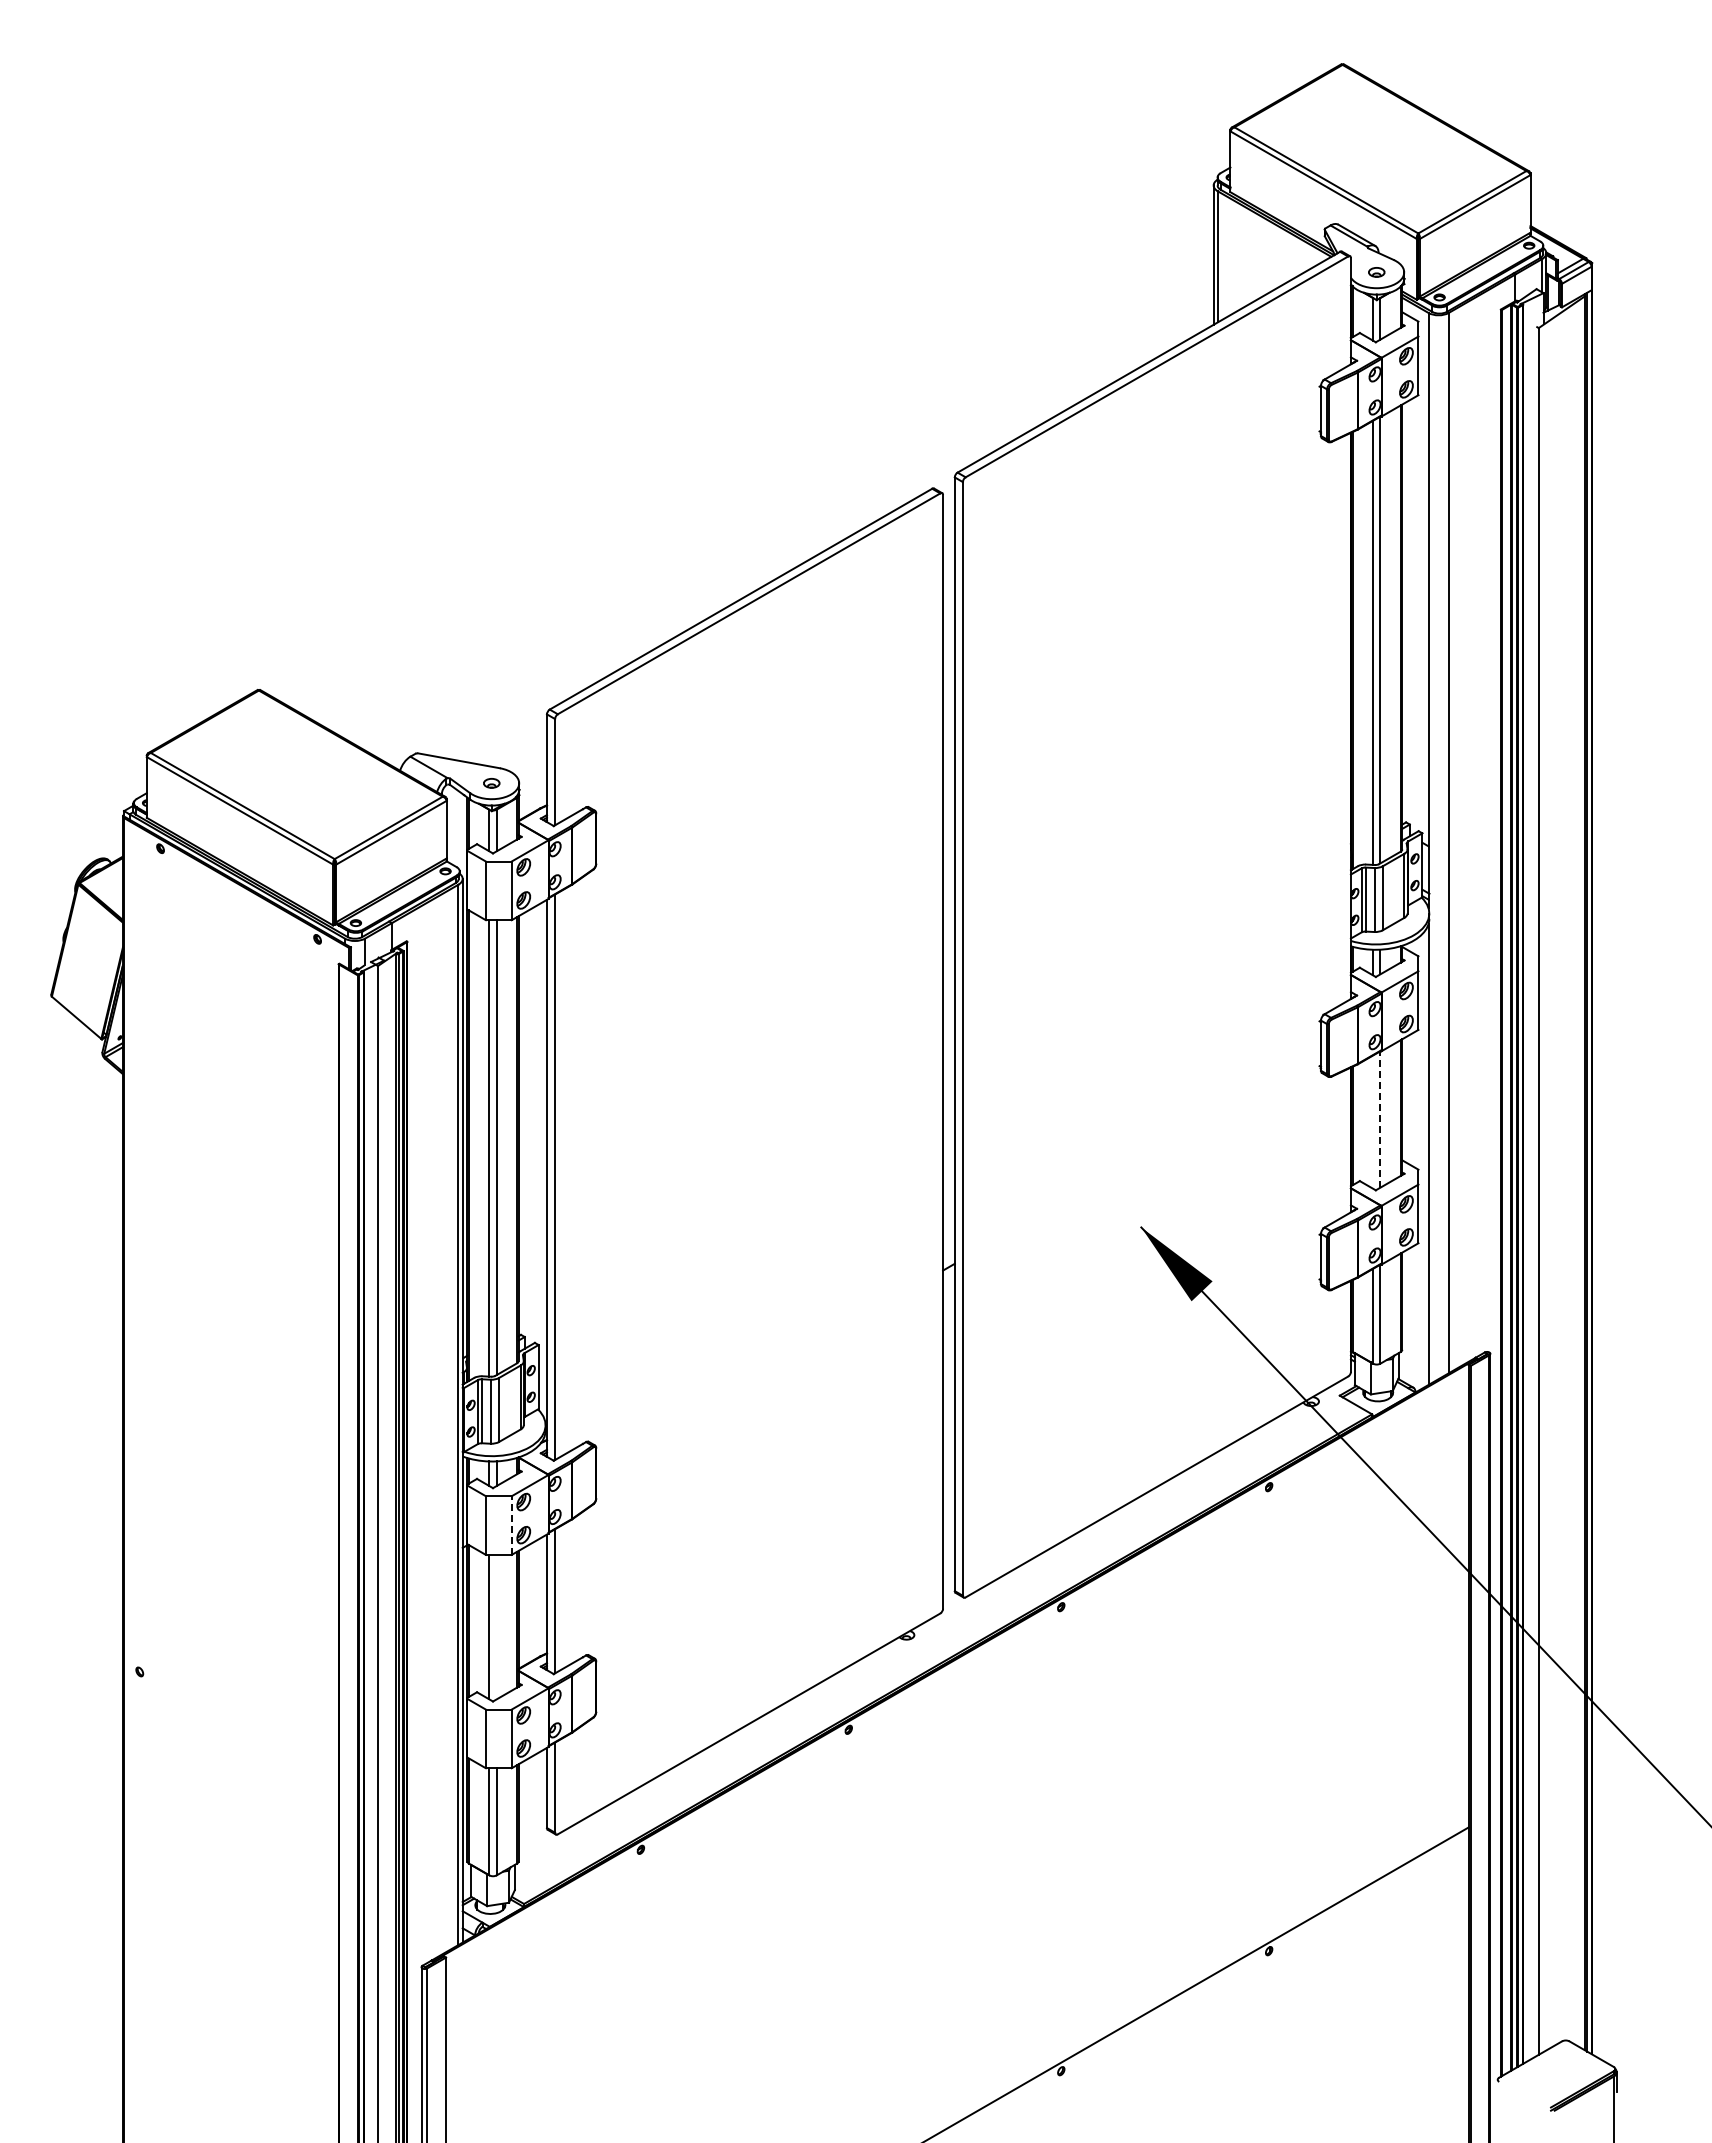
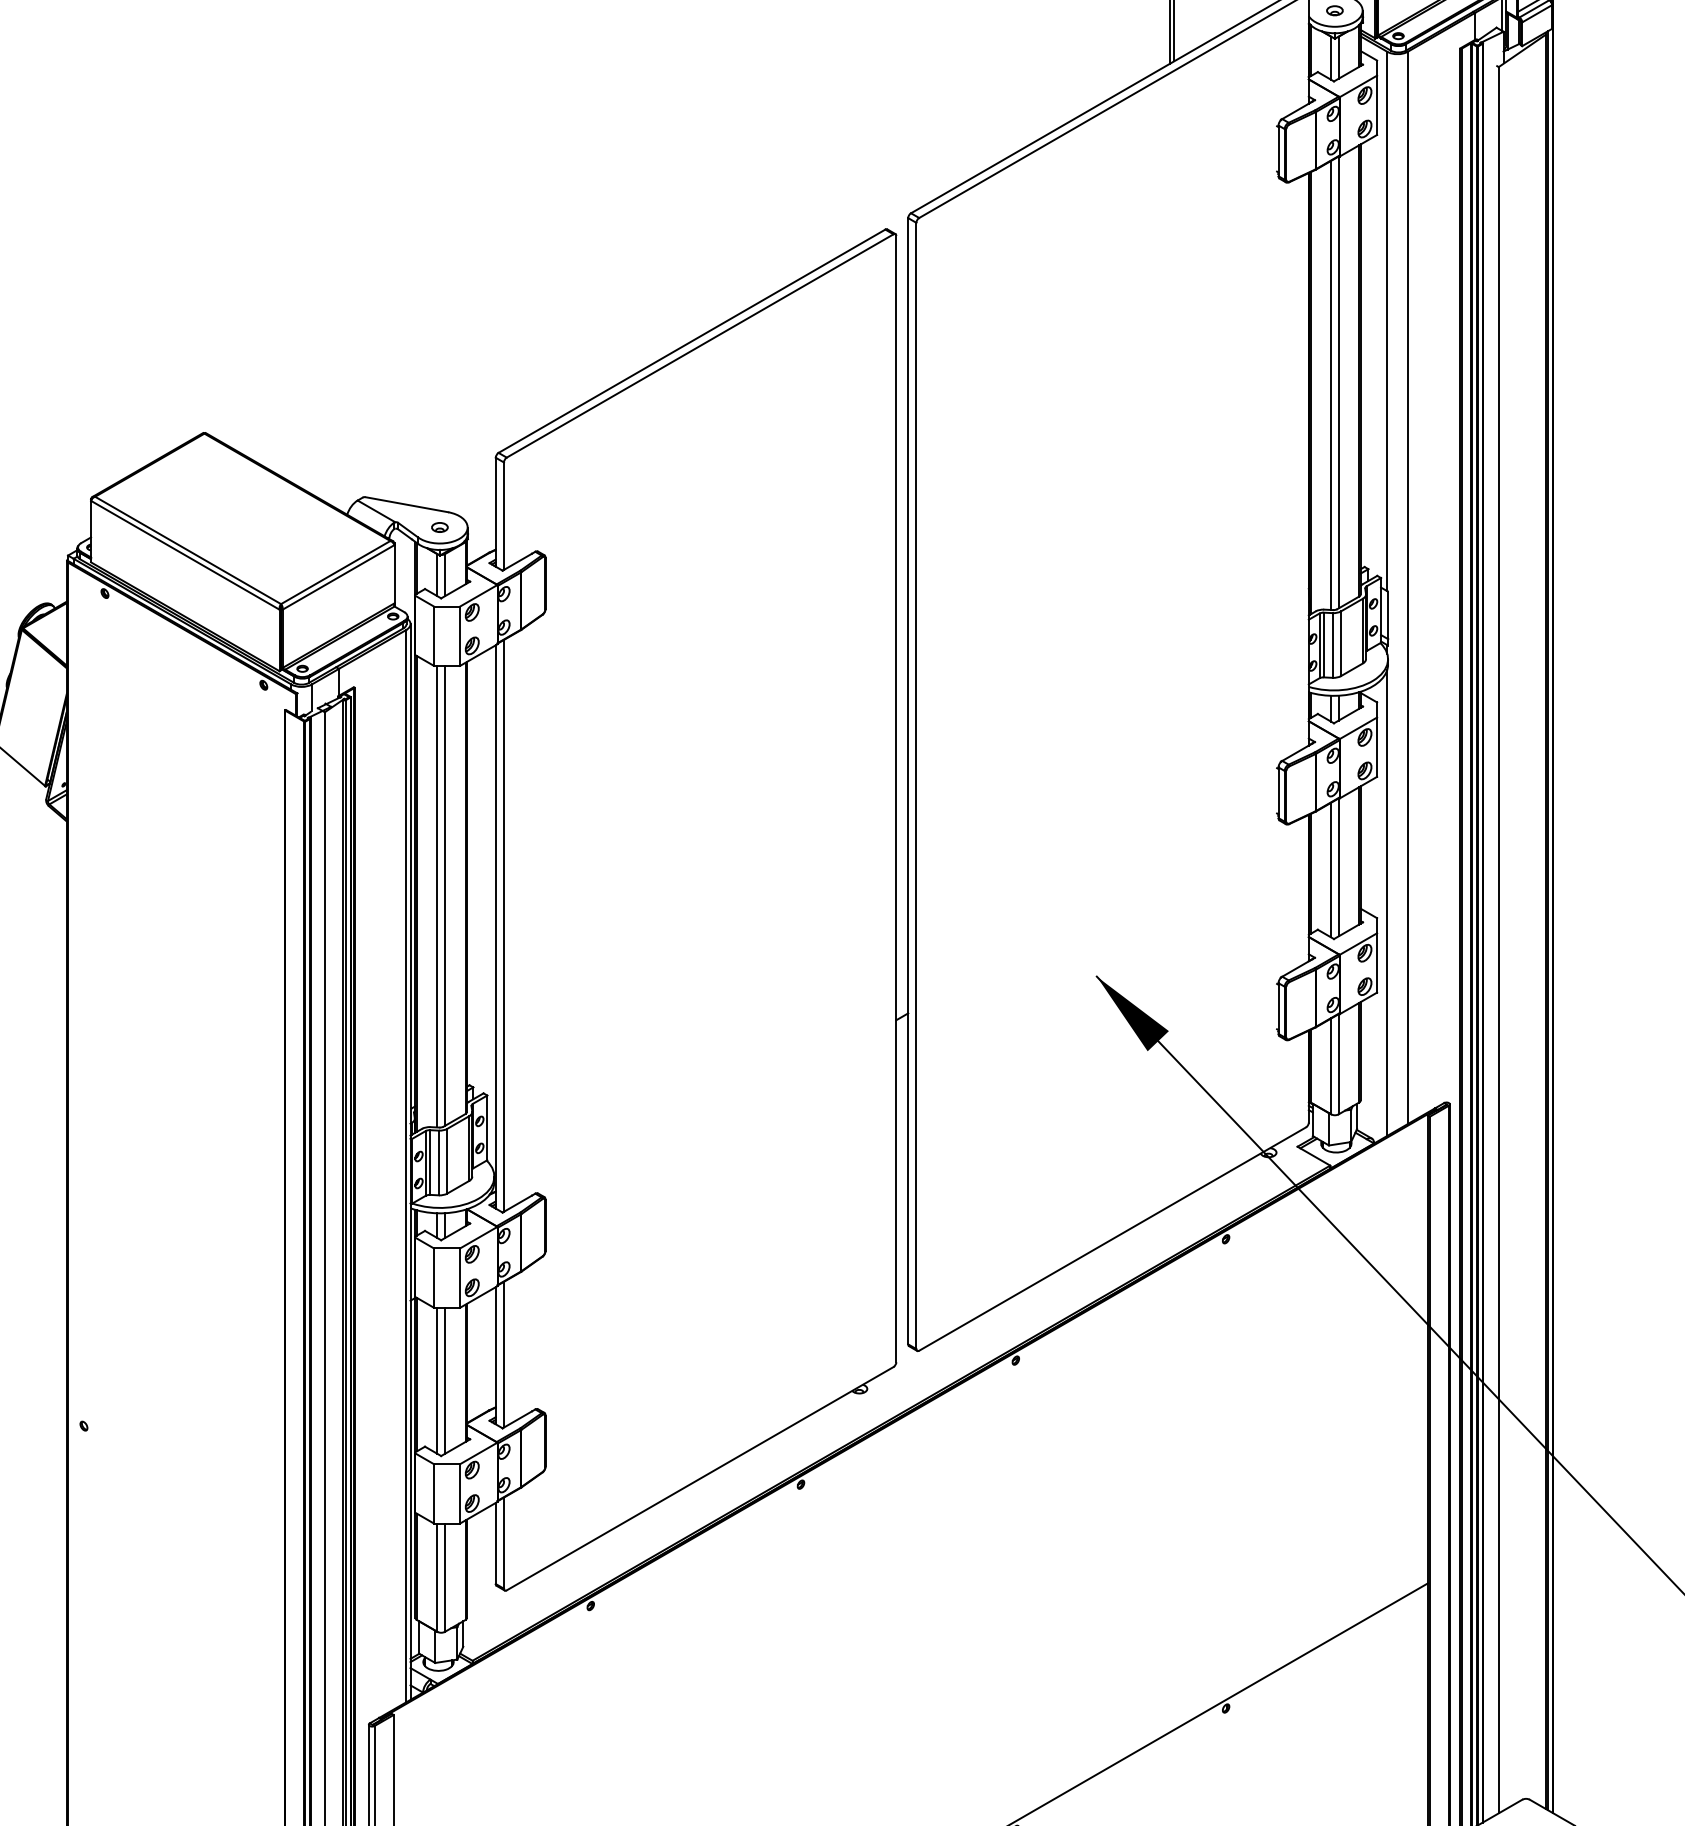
line: (1380, 1118) -> (1338, 866), dashed -> solid
line: (1373, 1121) -> (1331, 869), added
line: (511, 1525) -> (459, 1278), dashed -> solid
line: (496, 1626) -> (444, 1380), added

